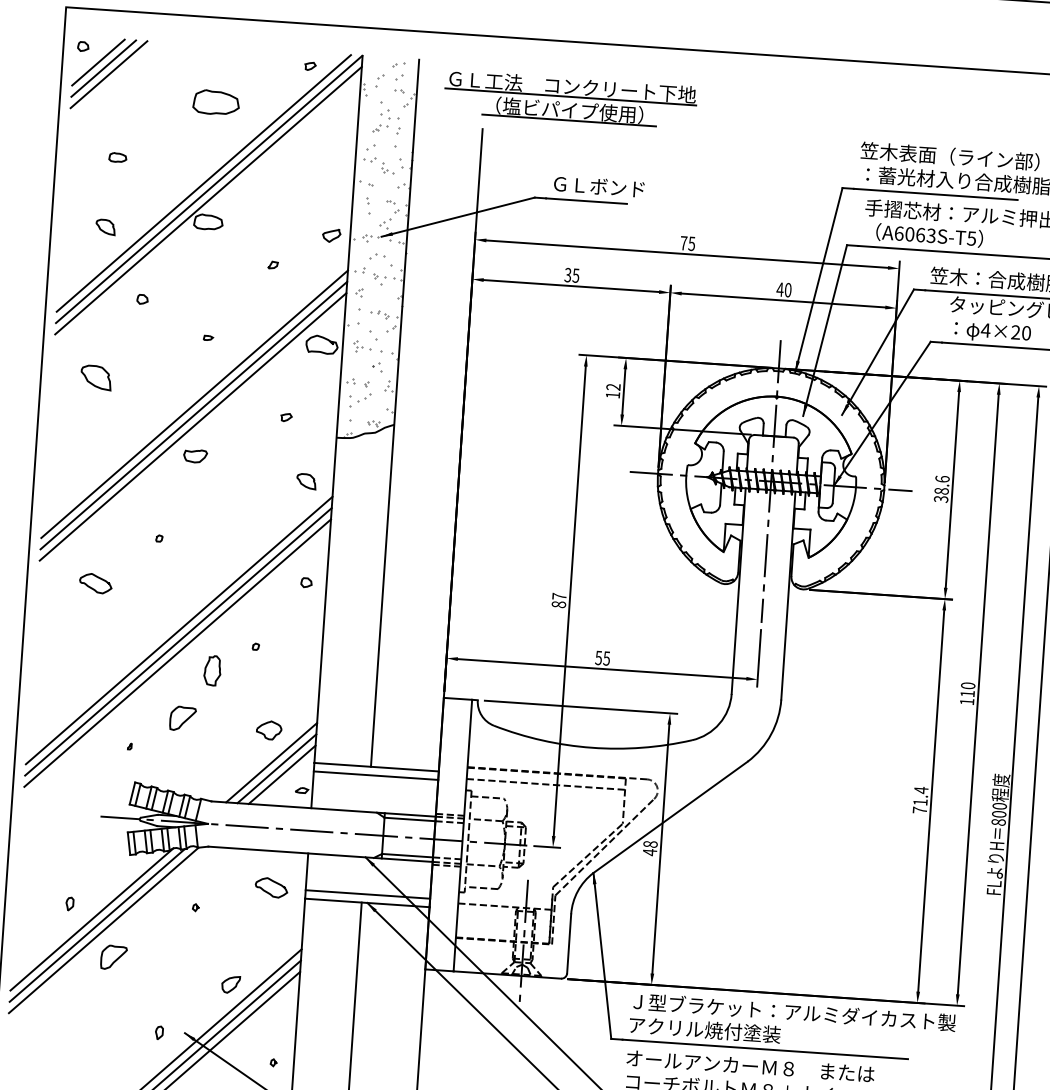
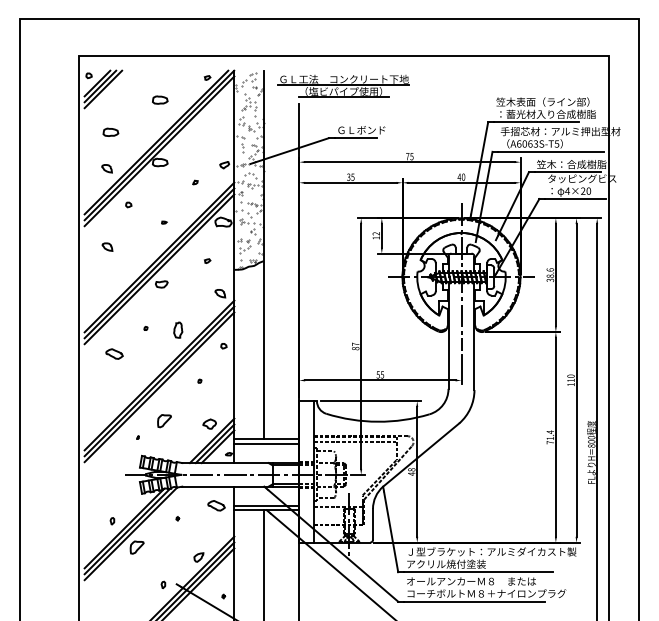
part: (217, 101) -> (160, 99), size x0.62
part: (117, 156) -> (110, 131), size x1.67
part: (96, 376) -> (107, 246), size x0.62
part: (213, 669) -> (178, 329), moved

